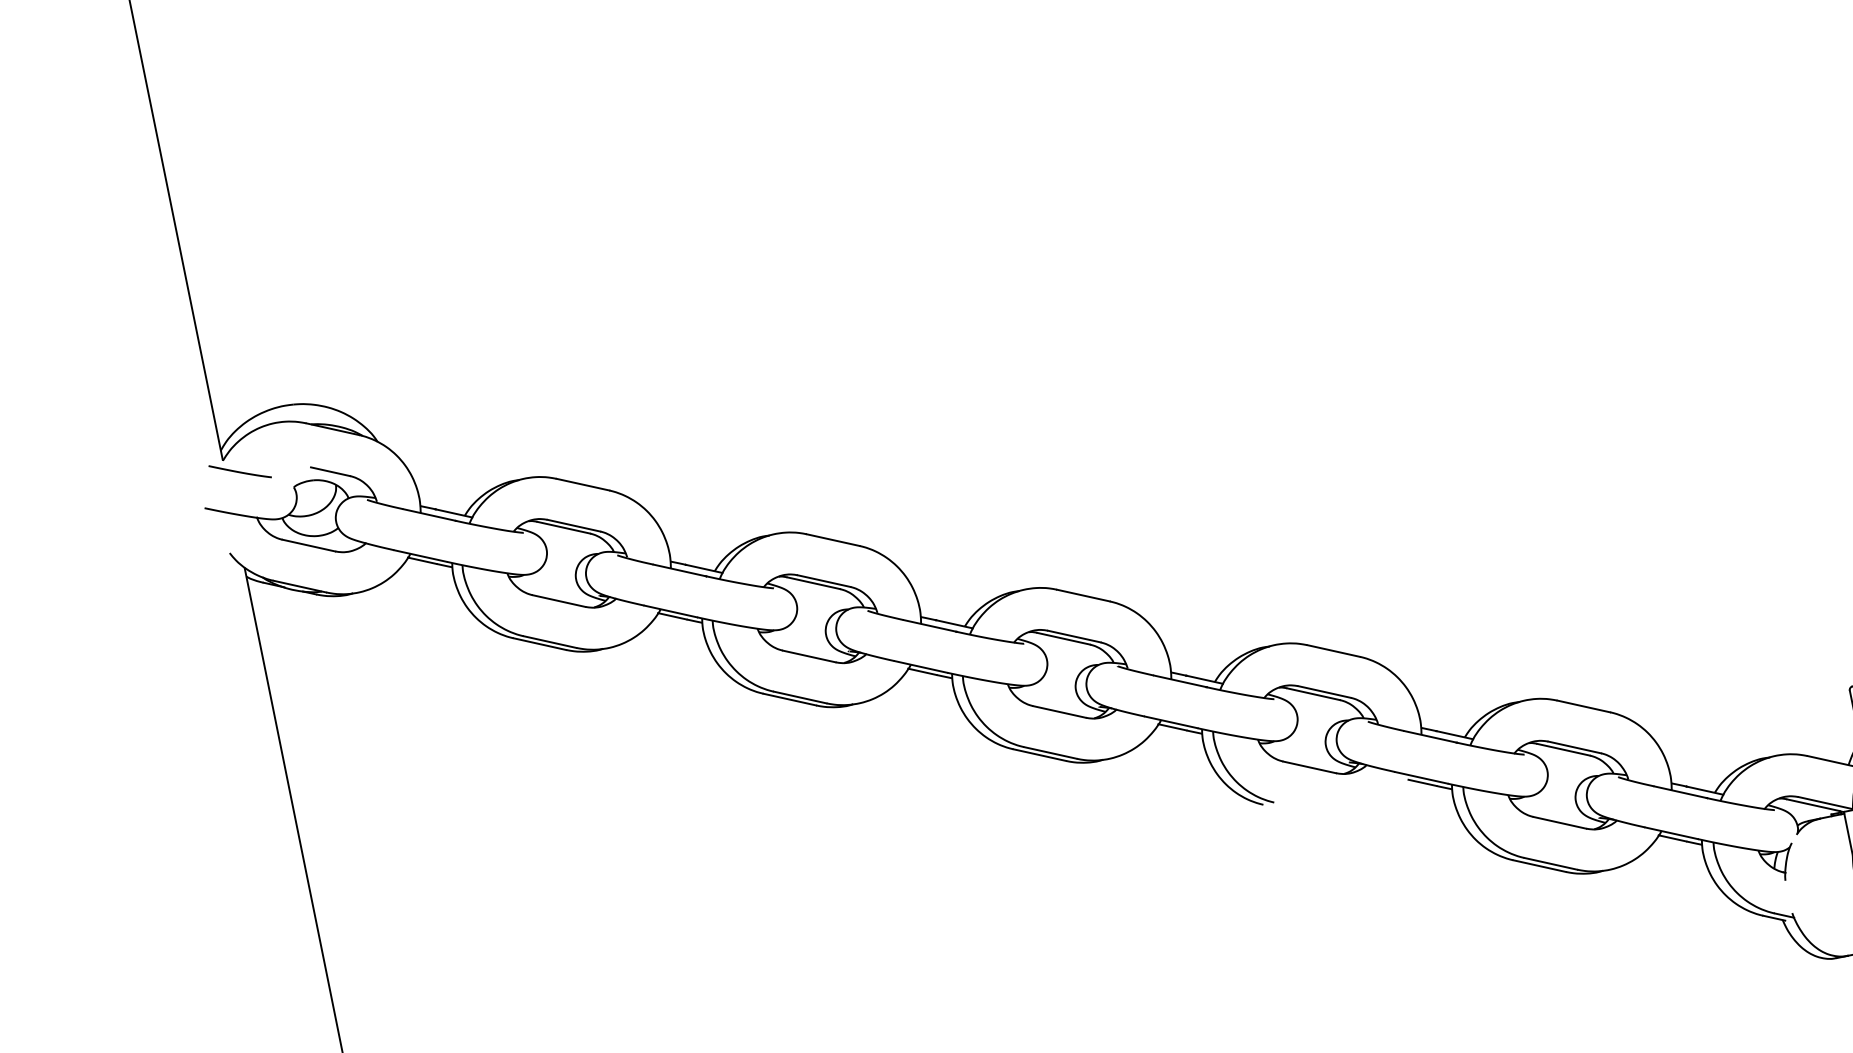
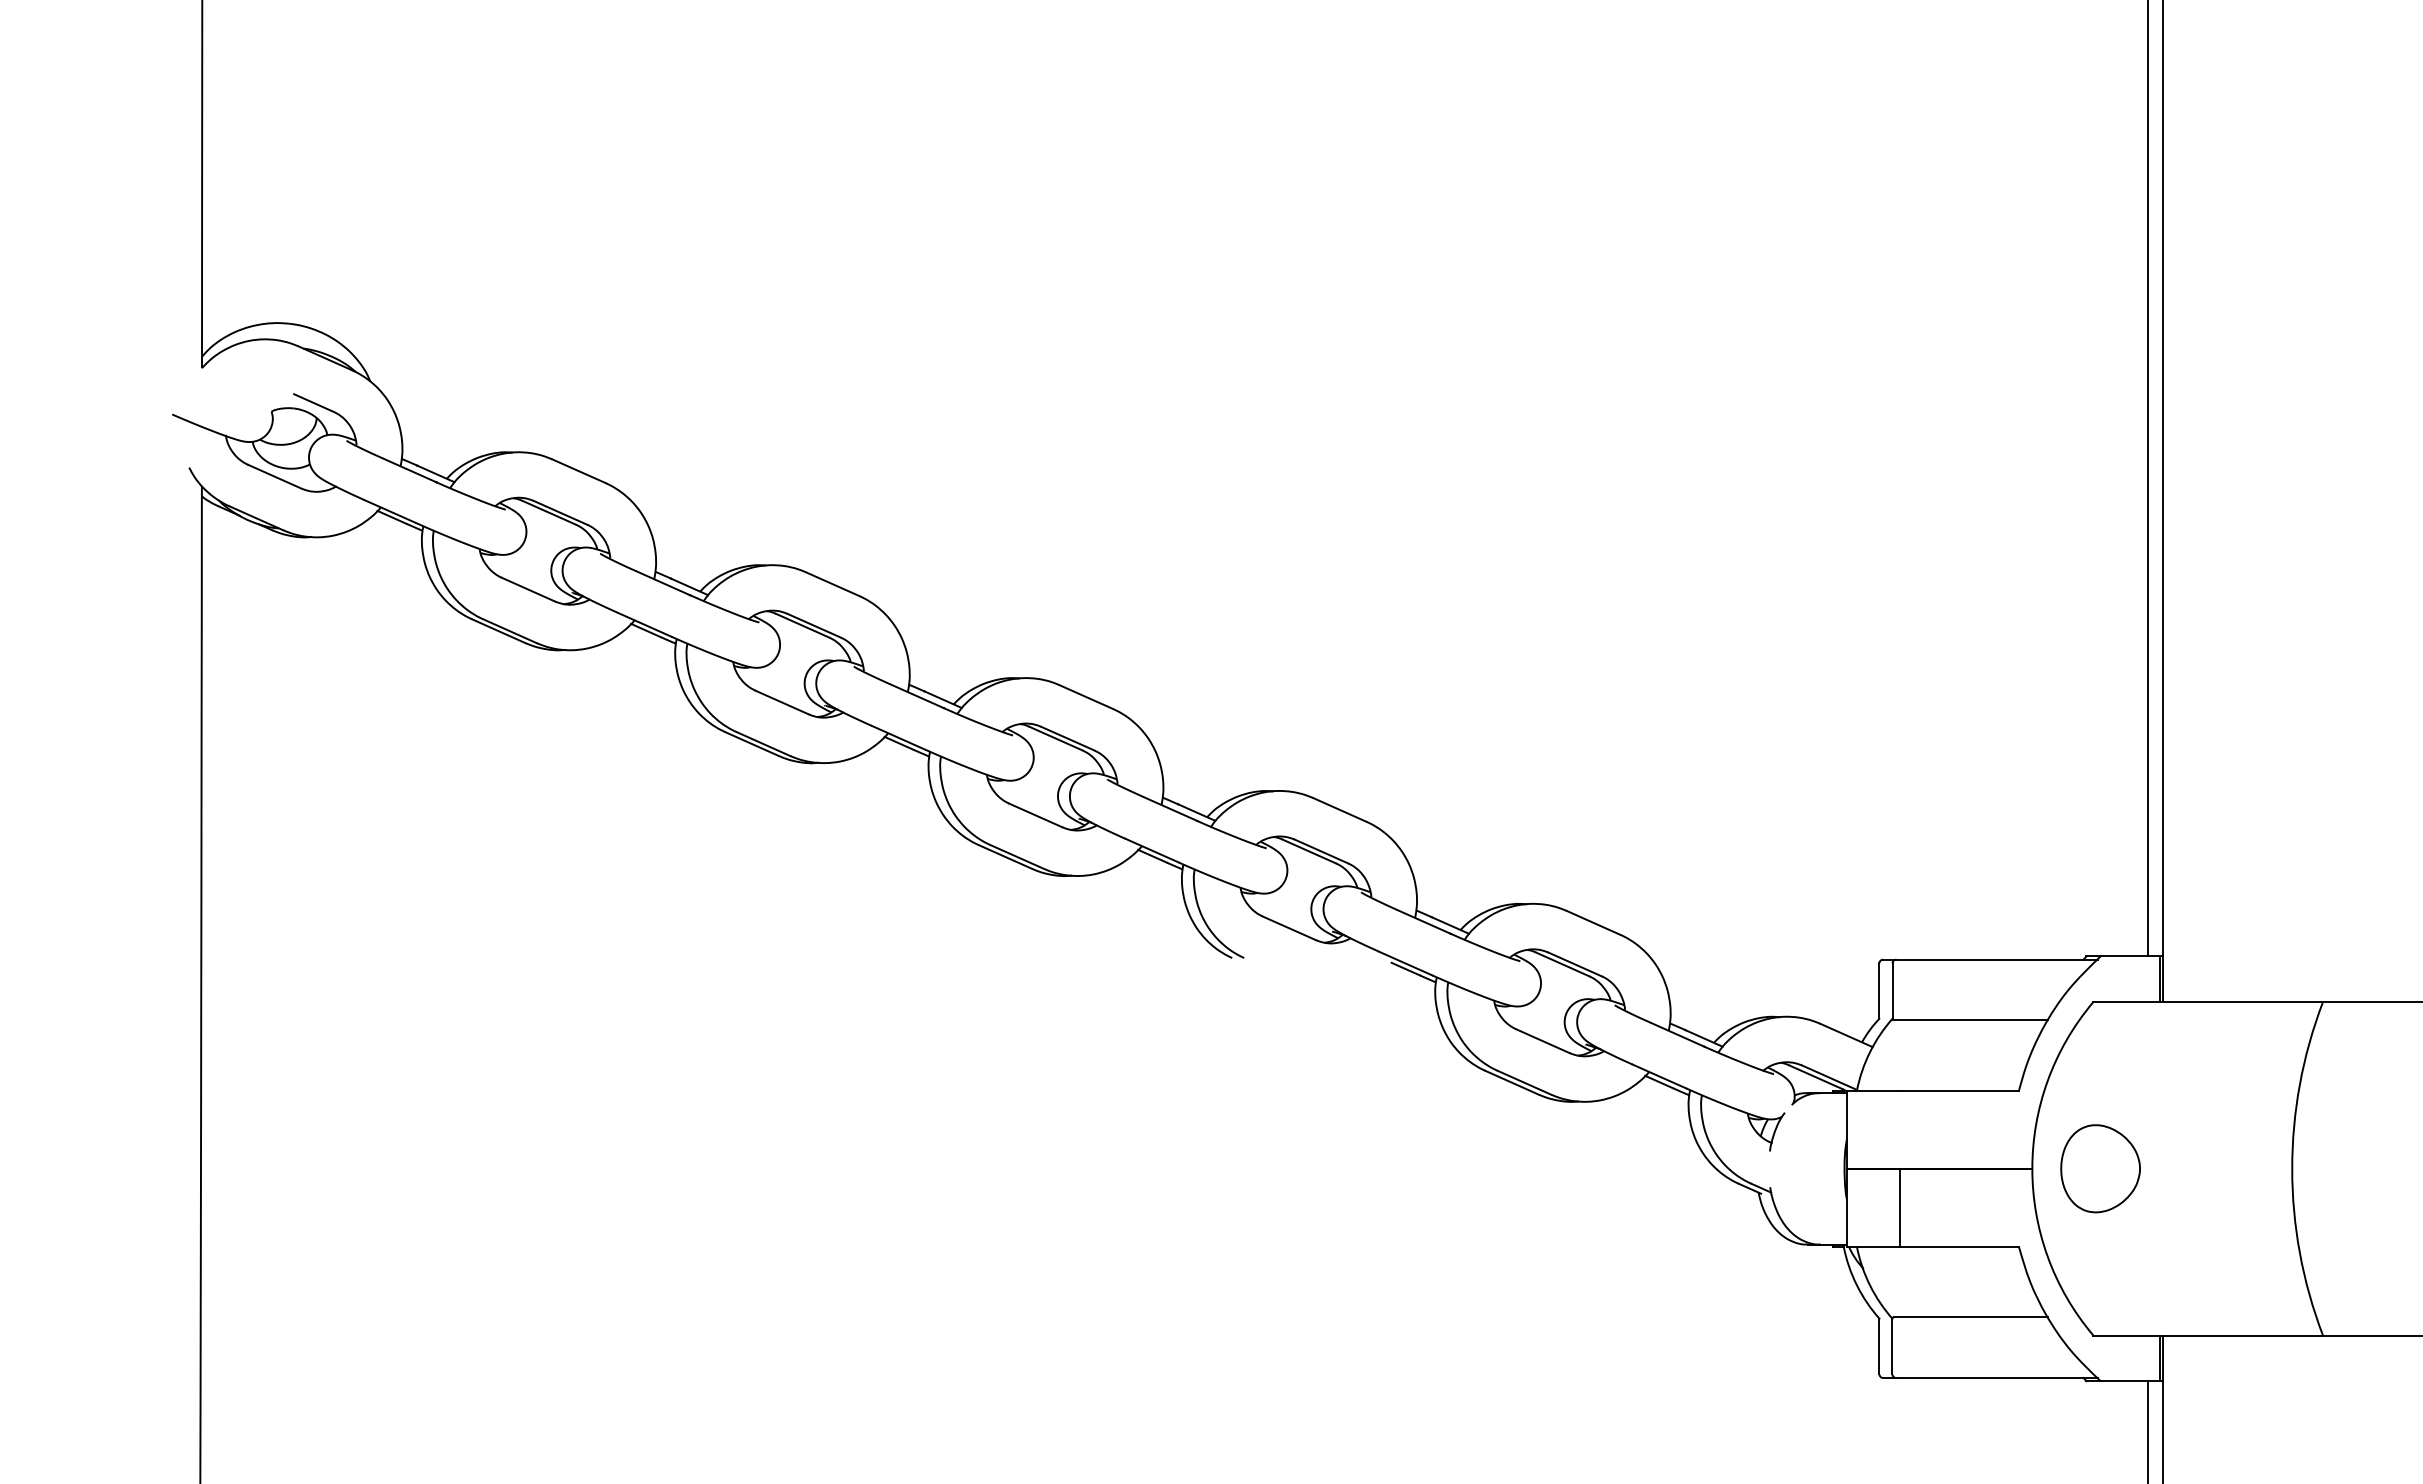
line: (239, 471) -> (217, 383), removed

